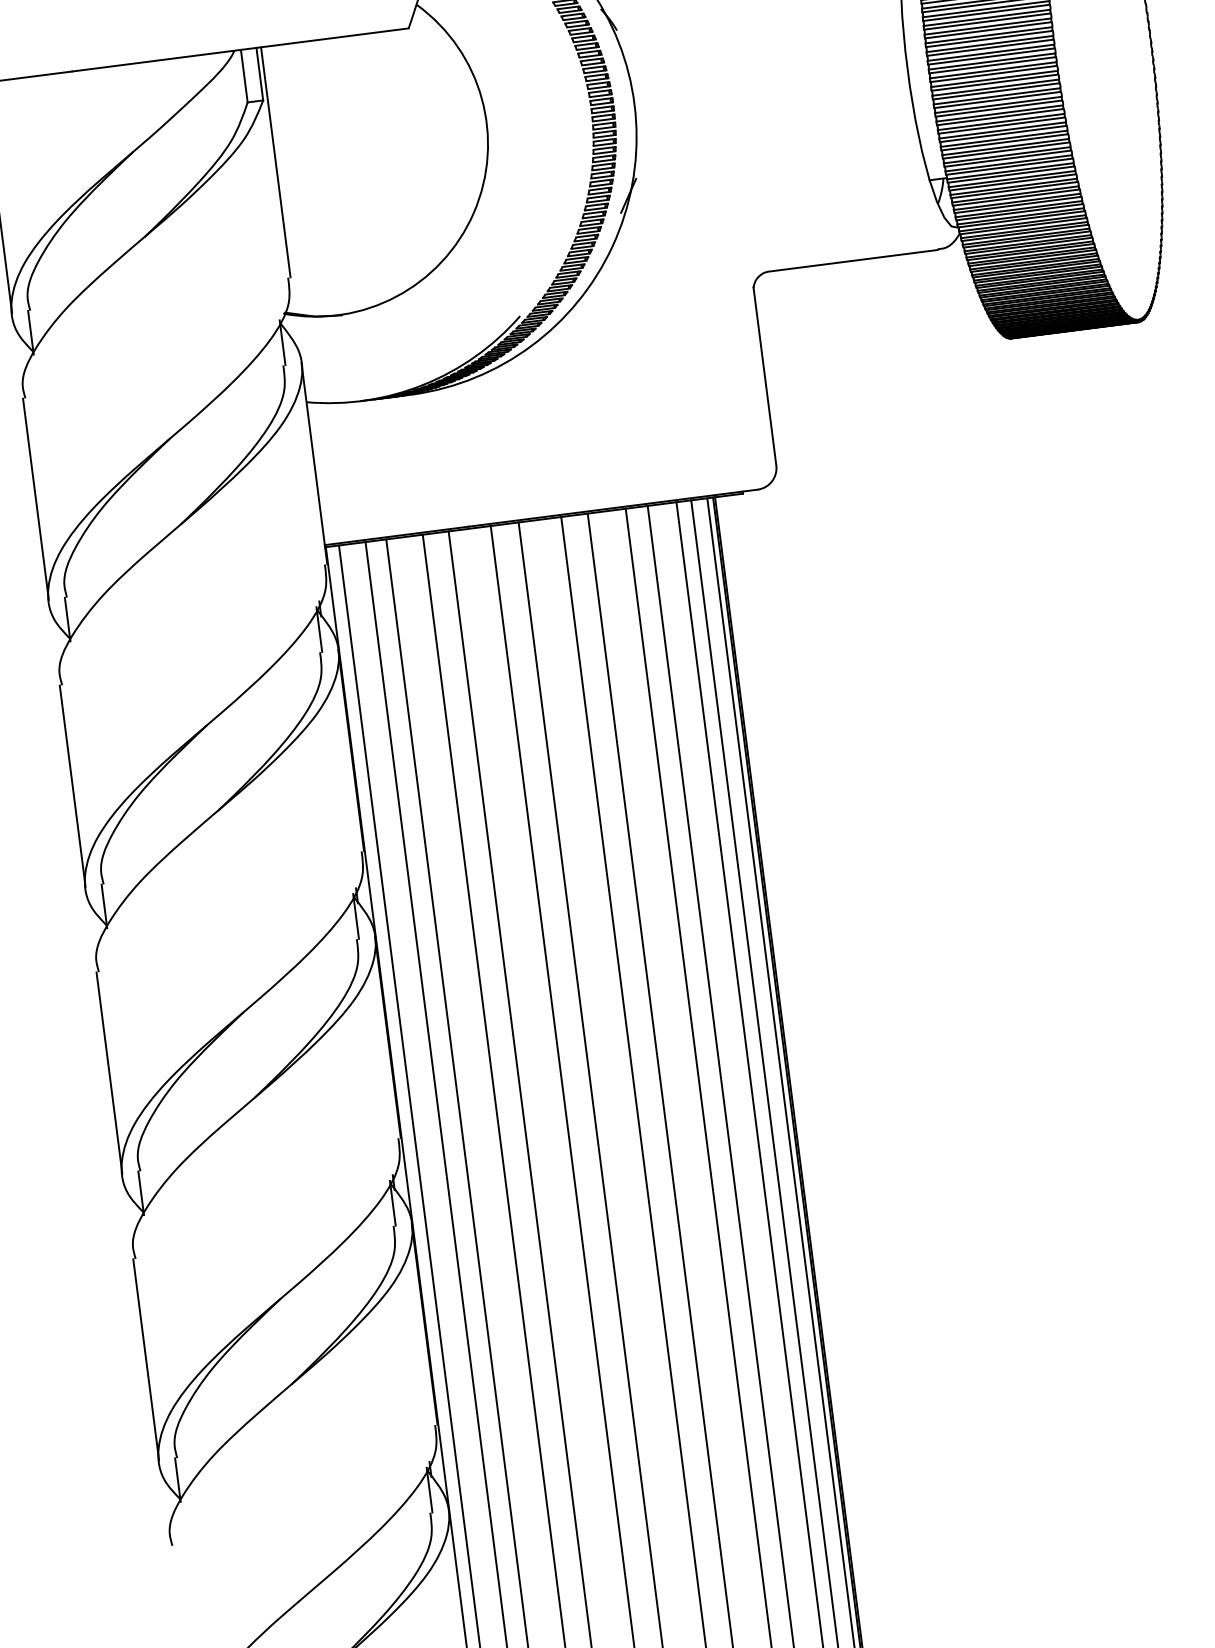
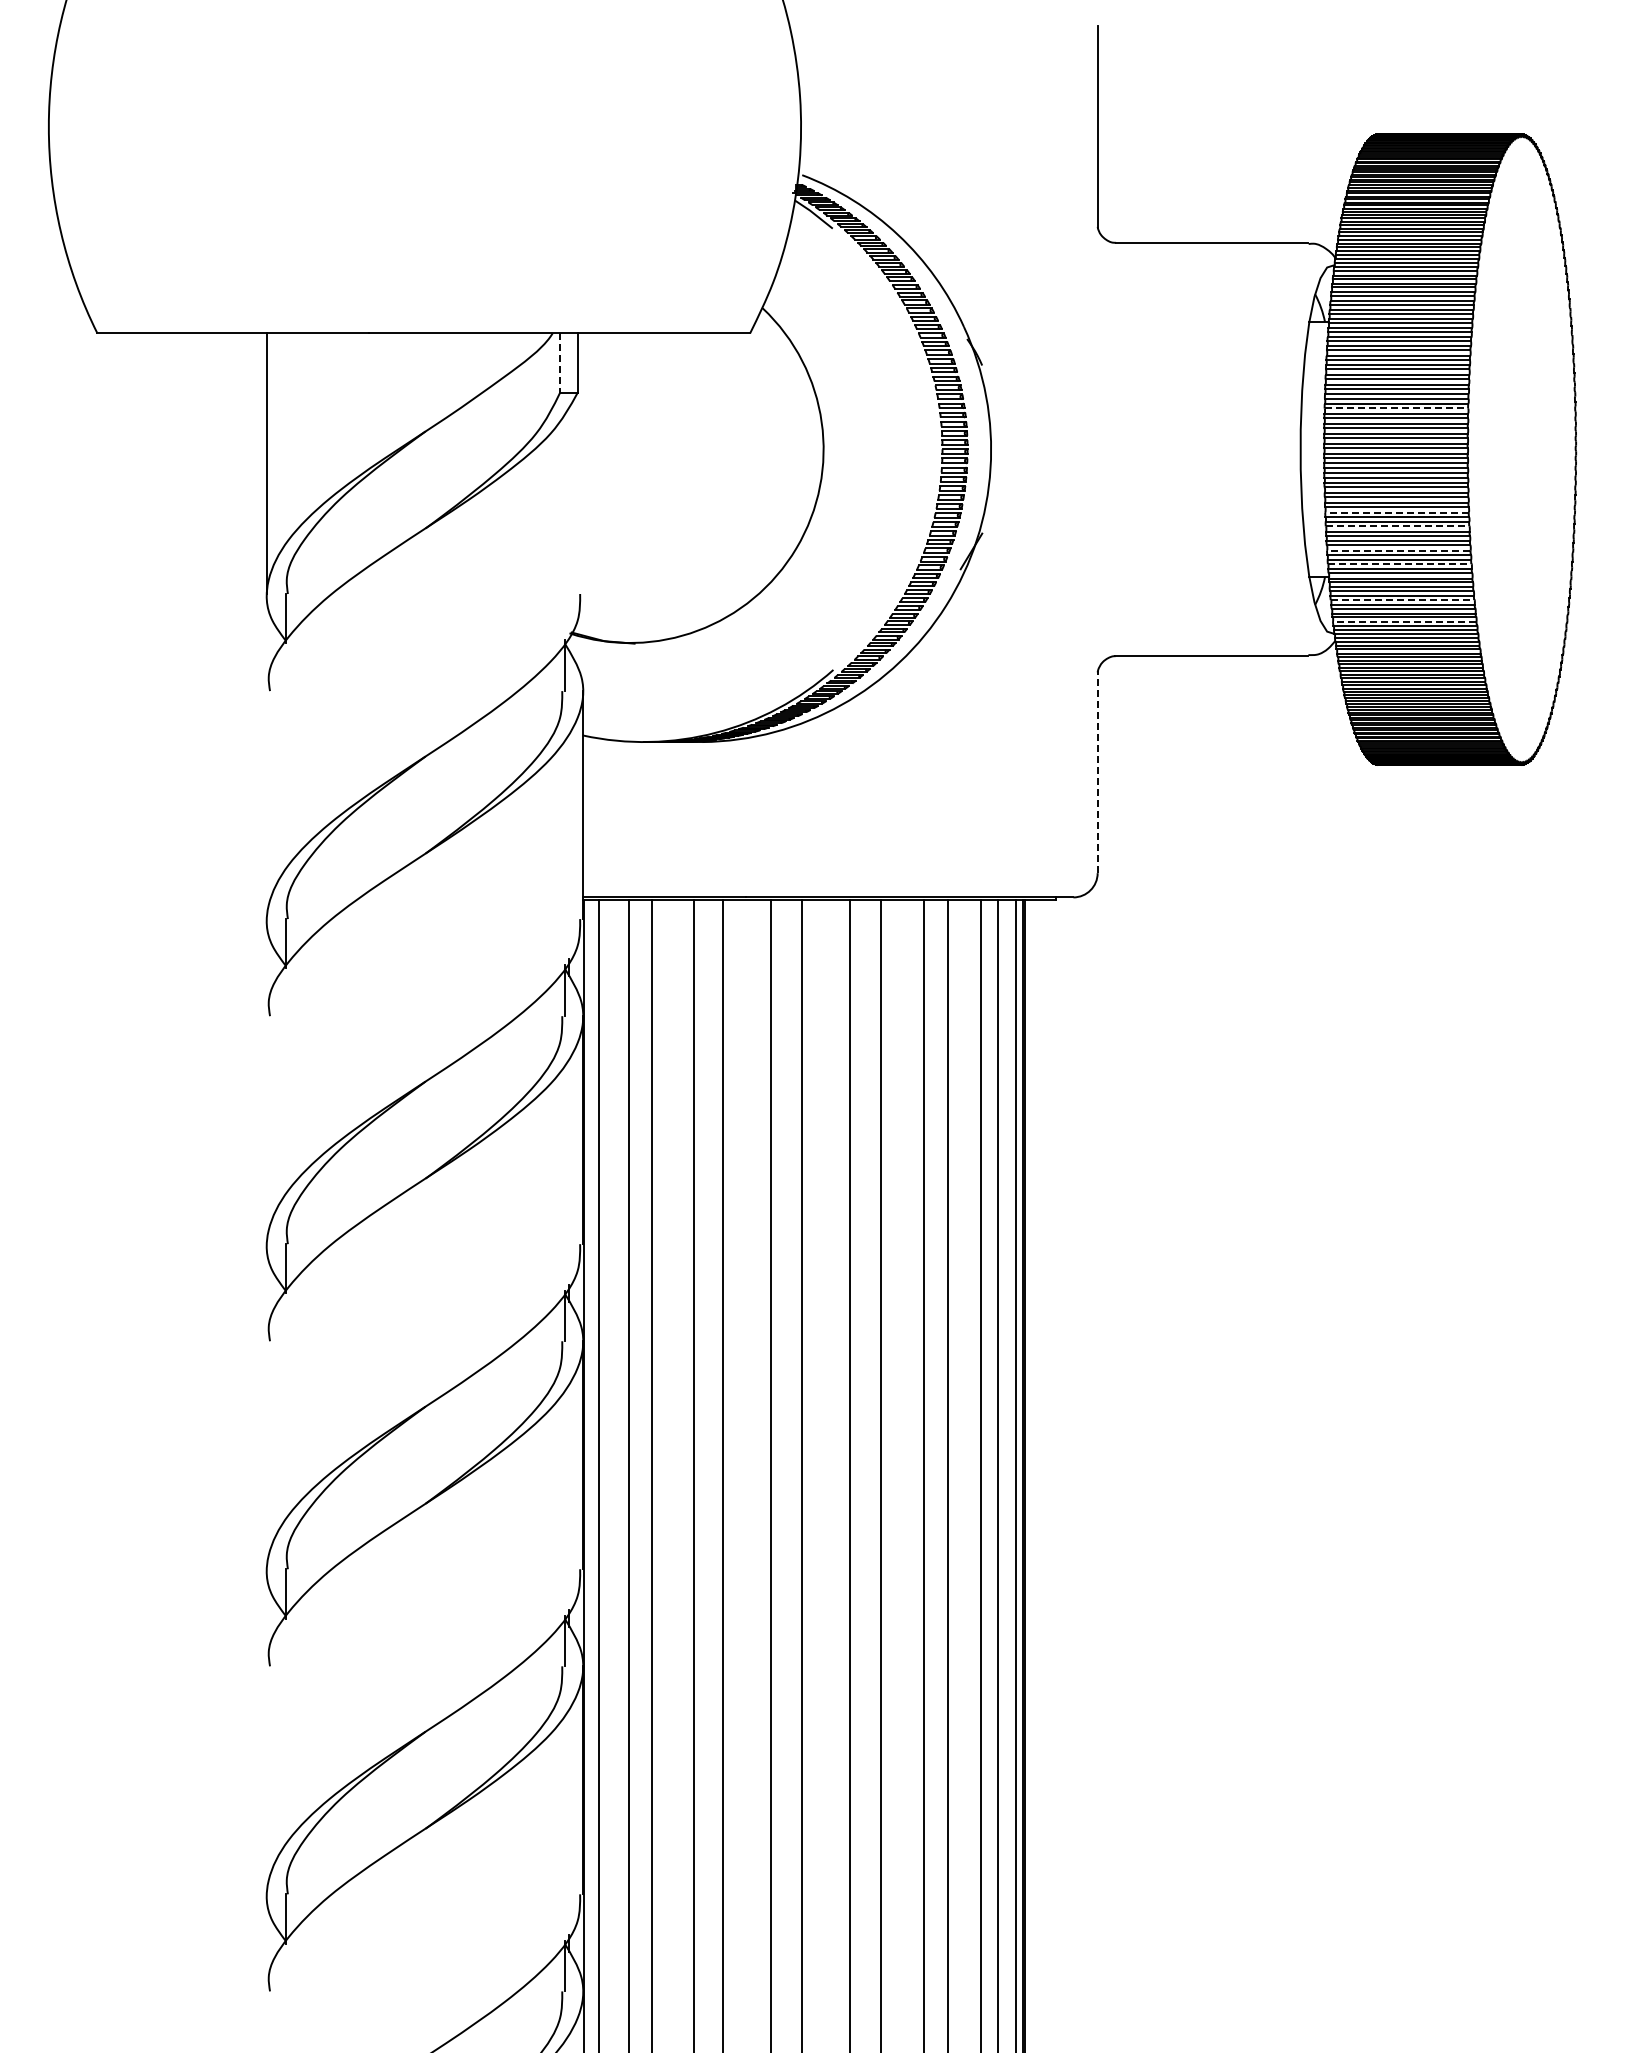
line: (987, 21) -> (1396, 408), solid -> dashed
line: (244, 76) -> (560, 363), solid -> dashed
line: (999, 113) -> (1396, 512), solid -> dashed
line: (1001, 125) -> (1397, 526), solid -> dashed
line: (1005, 146) -> (1398, 550), solid -> dashed
line: (1007, 159) -> (1399, 564), solid -> dashed
line: (275, 162) -> (582, 463), removed
line: (1014, 190) -> (1402, 600), solid -> dashed
line: (1018, 208) -> (1404, 621), solid -> dashed
line: (764, 376) -> (1097, 772), solid -> dashed
line: (36, 499) -> (267, 805), removed
line: (72, 786) -> (267, 1130), removed
line: (109, 1073) -> (267, 1455), removed
line: (146, 1359) -> (267, 1780), removed

